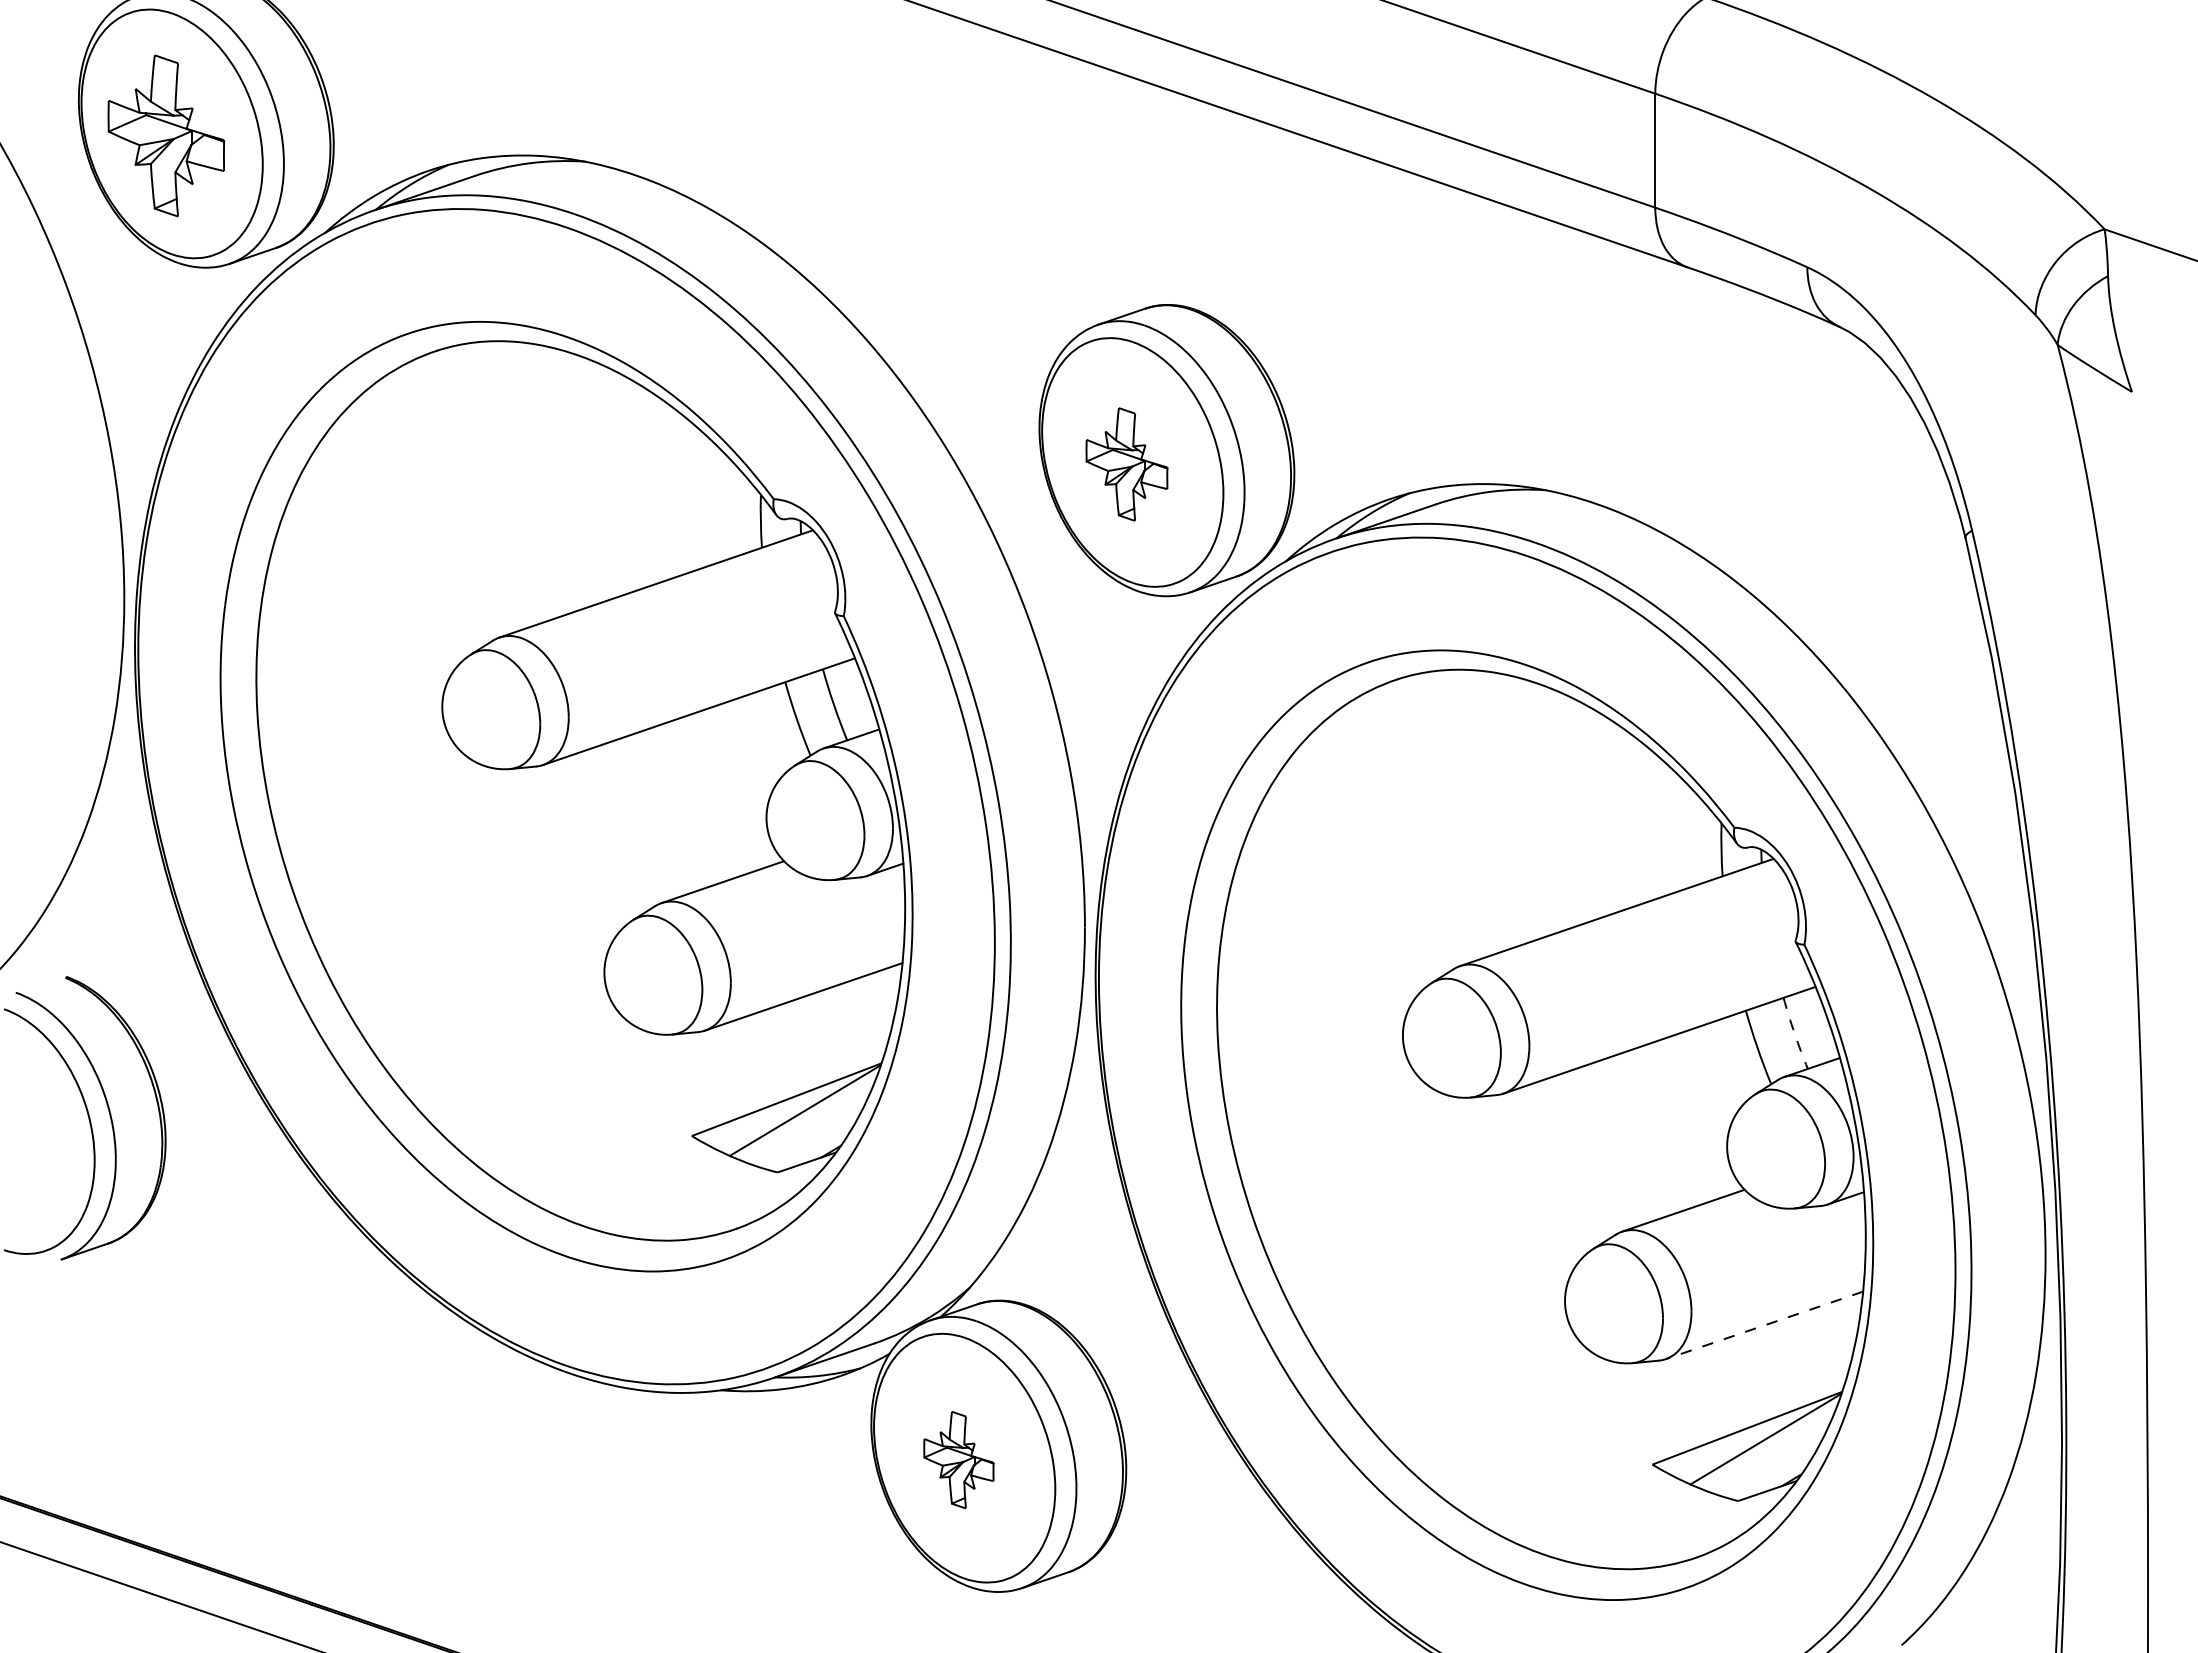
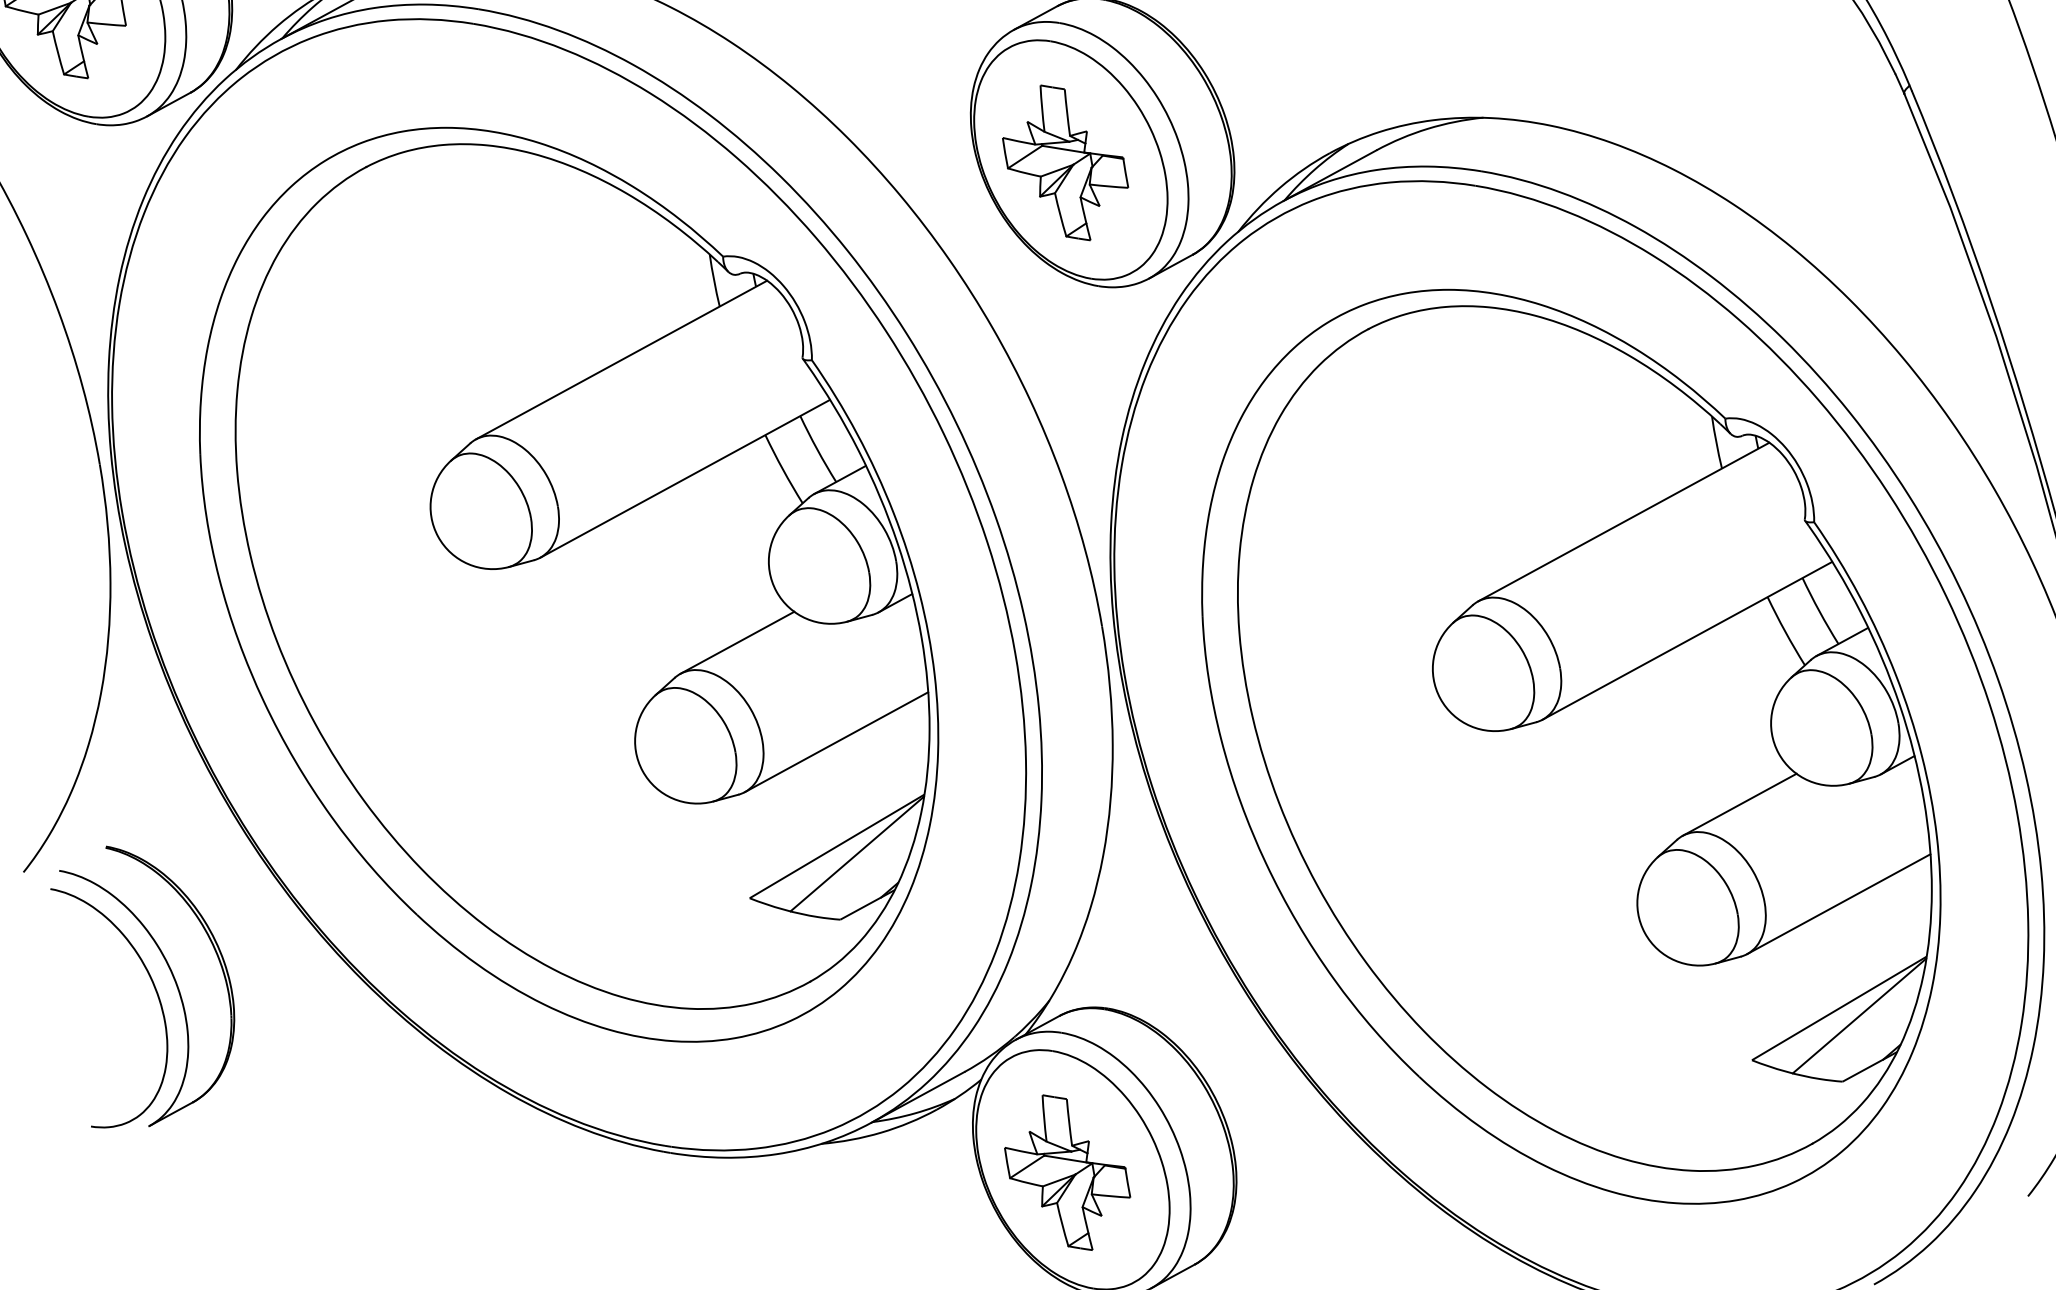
part: (1126, 464) -> (1065, 163), size x1.43
arc: (1794, 1033) -> (1819, 611), dashed -> solid
line: (1763, 1325) -> (1837, 904), dashed -> solid
part: (958, 1459) -> (1067, 1172), size x1.67

